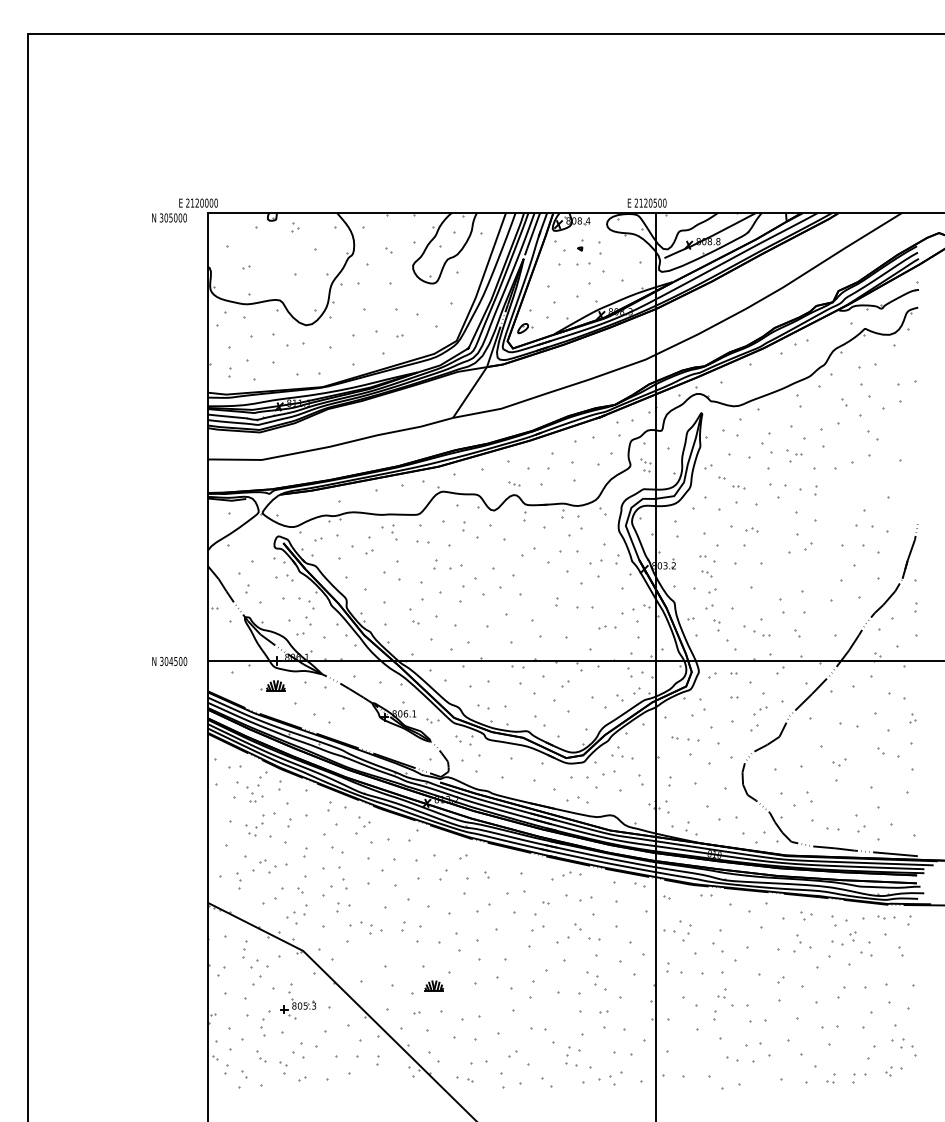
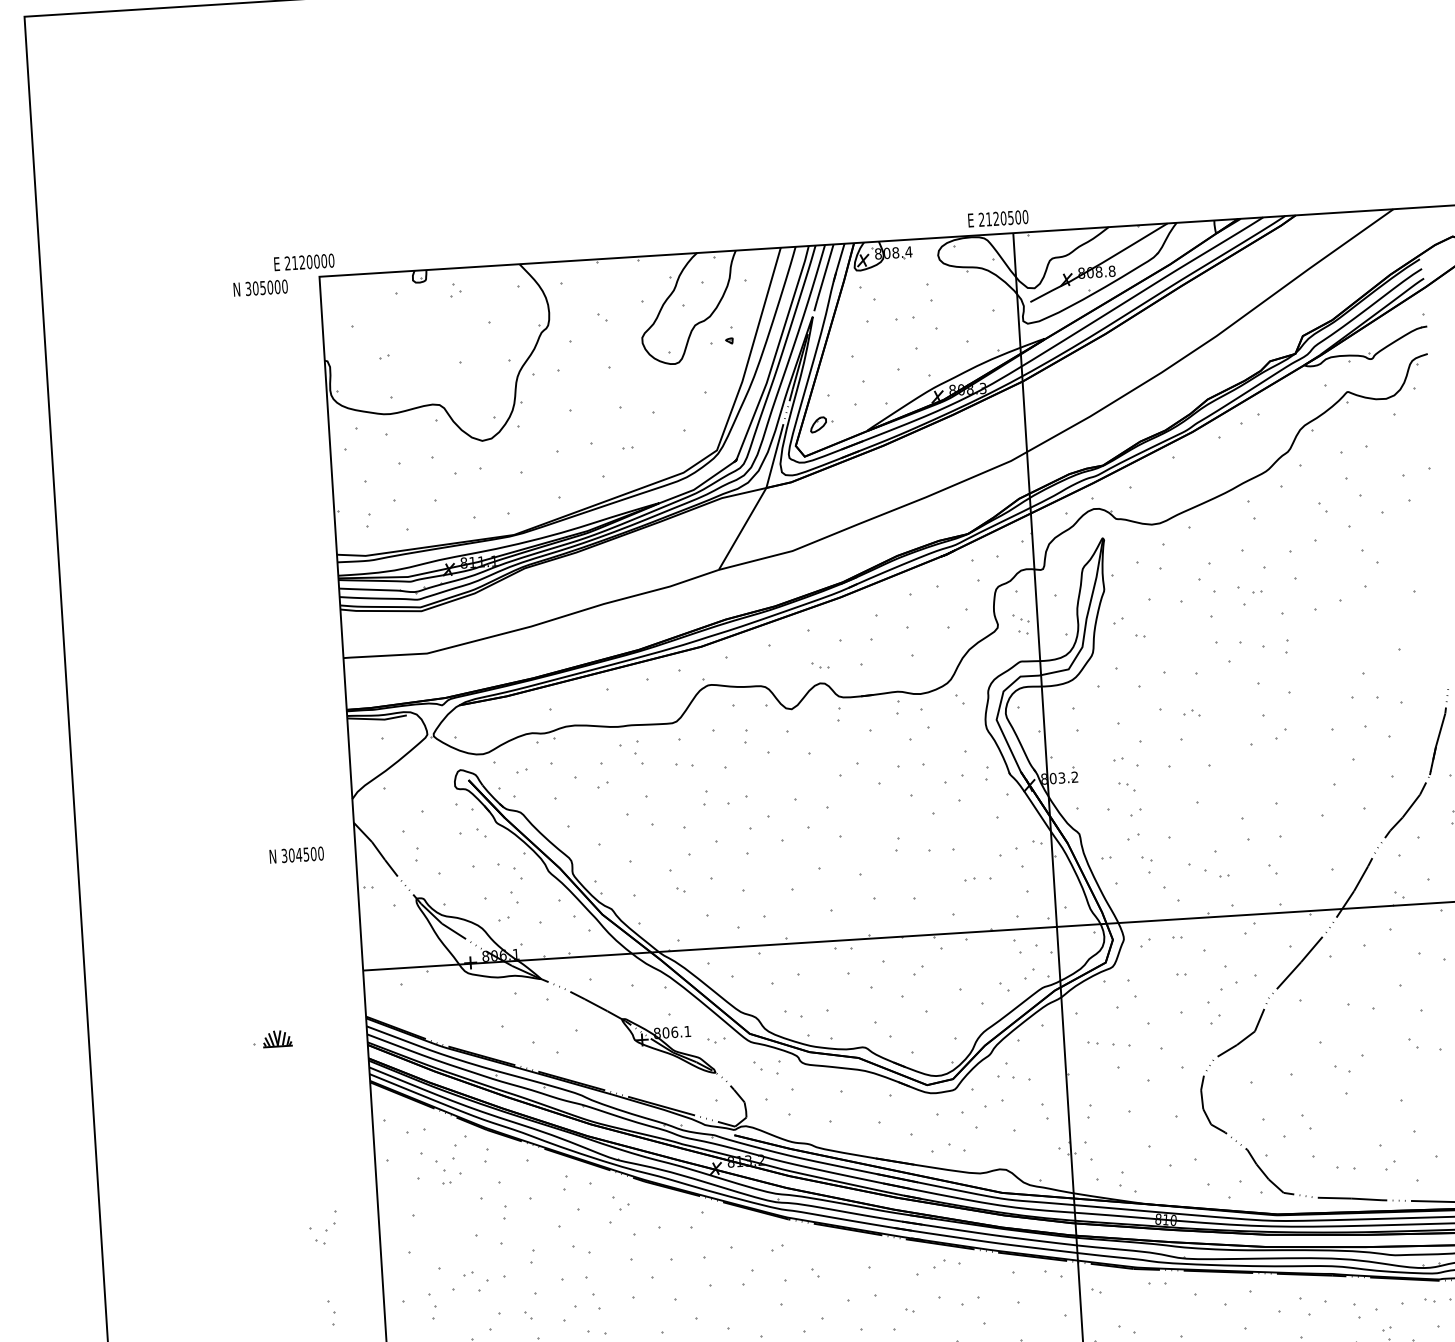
part: (580, 245) -> (729, 335), moved
part: (738, 487) -> (1167, 649), removed
text: (169, 660) -> (296, 853), moved
part: (272, 685) -> (272, 1038), moved
part: (760, 710) -> (1222, 992), size x1.6
part: (839, 762) -> (1350, 1065), size x1.6
part: (254, 825) -> (322, 1227), moved
part: (173, 880) -> (331, 1312), added
part: (806, 915) -> (1314, 1305), size x1.6

